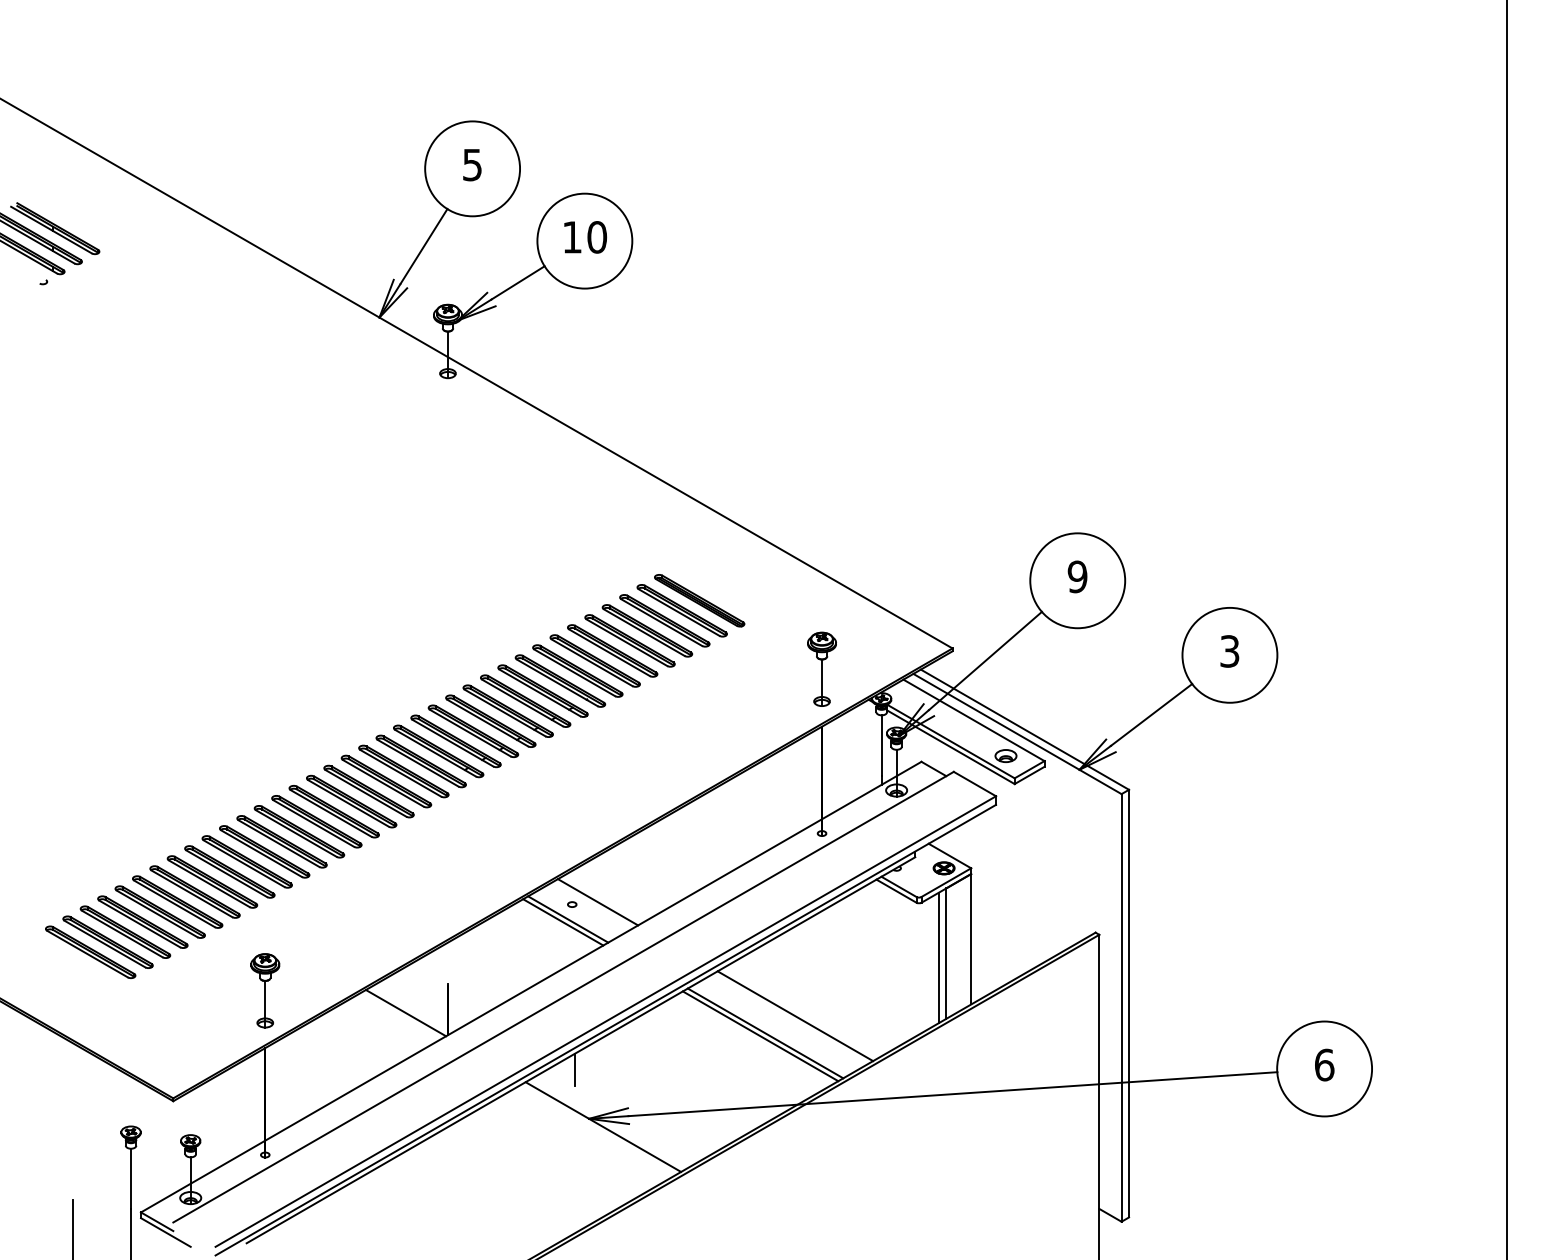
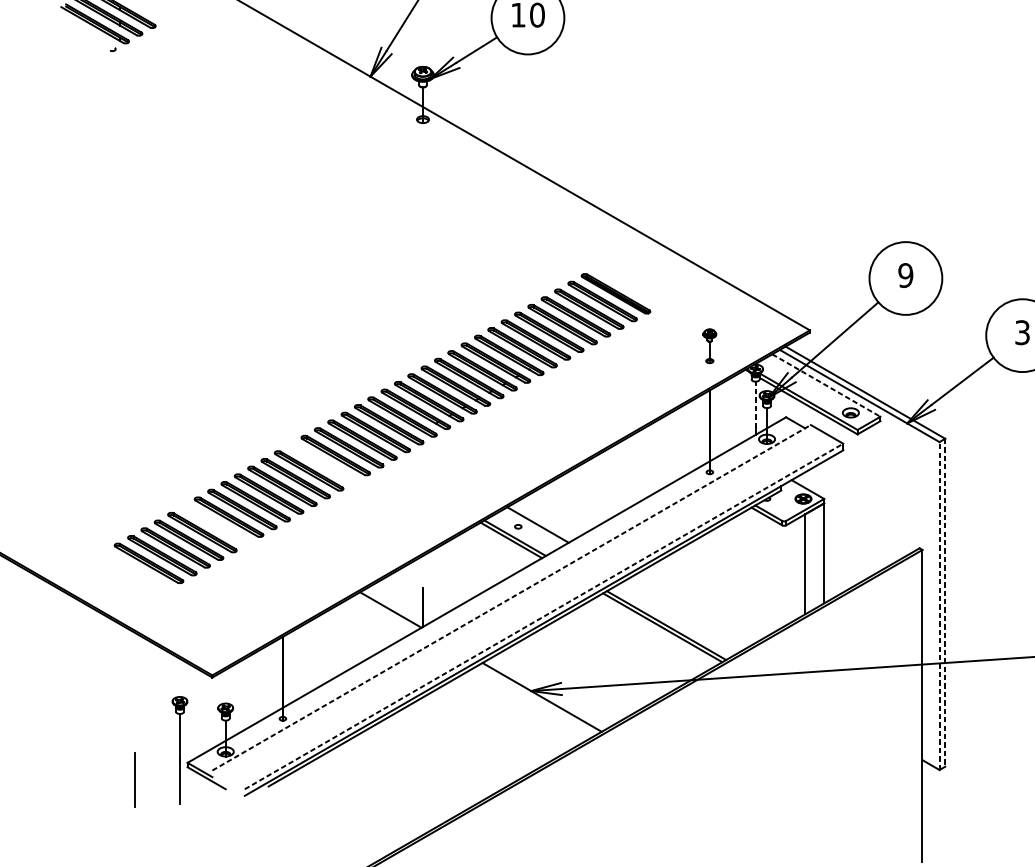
part: (821, 668) -> (709, 345), size x0.6
line: (974, 720) -> (826, 385), solid -> dashed
line: (881, 745) -> (755, 404), solid -> dashed
part: (316, 821) -> (322, 463), removed
part: (177, 901) -> (215, 524), removed
line: (938, 957) -> (799, 567), removed
part: (265, 990) -> (283, 592), removed
line: (563, 997) -> (511, 598), solid -> dashed
line: (1129, 1003) -> (945, 602), solid -> dashed
line: (1121, 1007) -> (939, 605), solid -> dashed
line: (795, 1016) -> (689, 612), removed
line: (605, 1021) -> (543, 616), solid -> dashed
line: (574, 1070) -> (520, 654), removed

